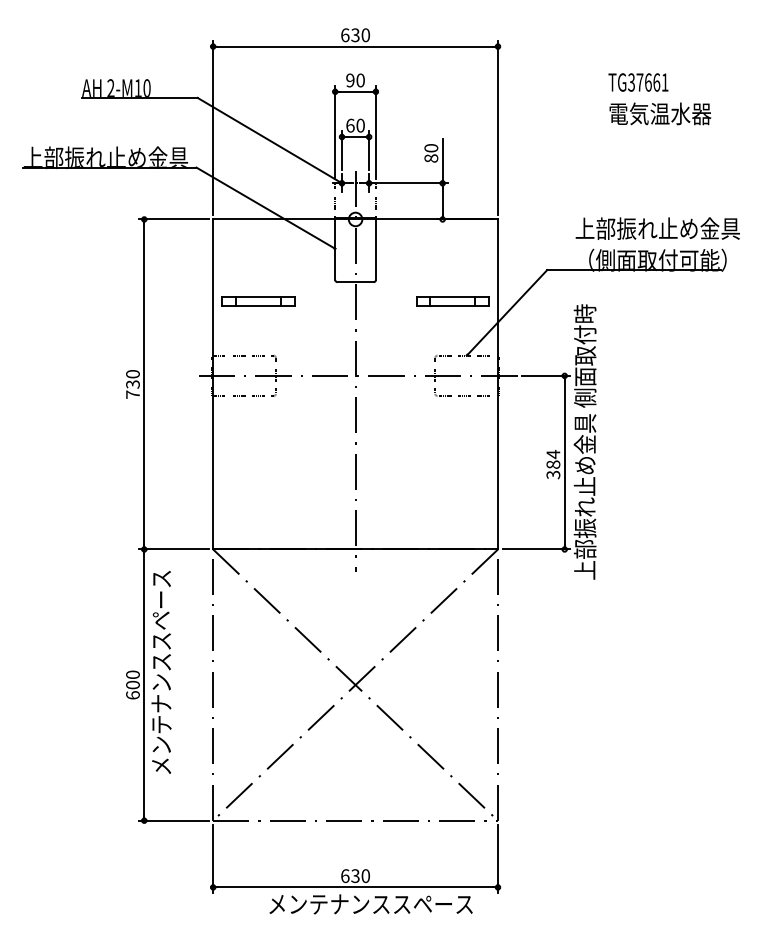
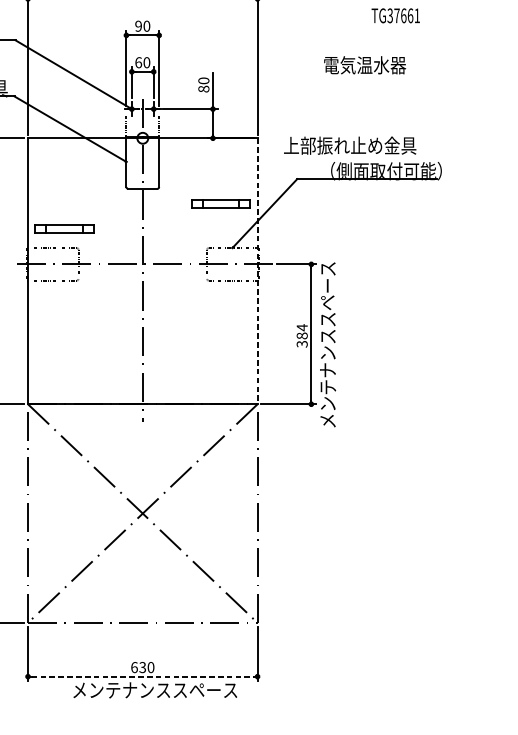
text: (638, 82) -> (395, 15), moved
text: (660, 113) -> (365, 64), moved
text: (657, 228) -> (349, 145), moved
part: (258, 301) -> (64, 229), moved
line: (497, 384) -> (257, 271), solid -> dashed
text: (584, 441) -> (327, 317), 上部振れ止め金具 側面取付時 -> メンテナンススペース
line: (355, 887) -> (142, 676), solid -> dashed

